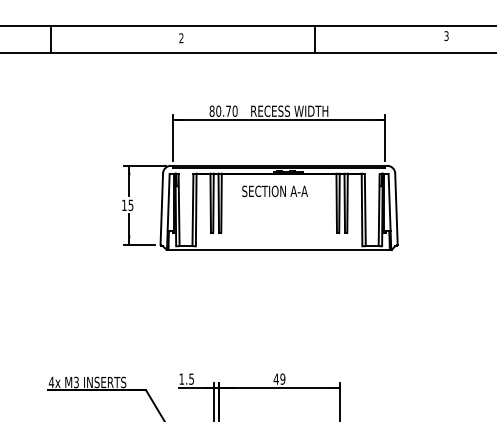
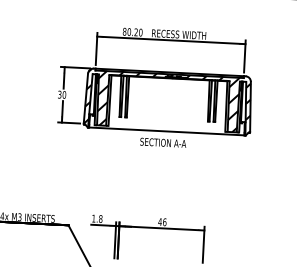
text: (228, 110) -> (136, 31), 80.70 -> 80.20
text: (274, 191) -> (162, 142), moved
text: (127, 205) -> (61, 94), 15 -> 30
hatch: (278, 206) -> (167, 100), added
text: (191, 378) -> (100, 218), 1.5 -> 1.8
text: (282, 378) -> (164, 221), 49 -> 46

